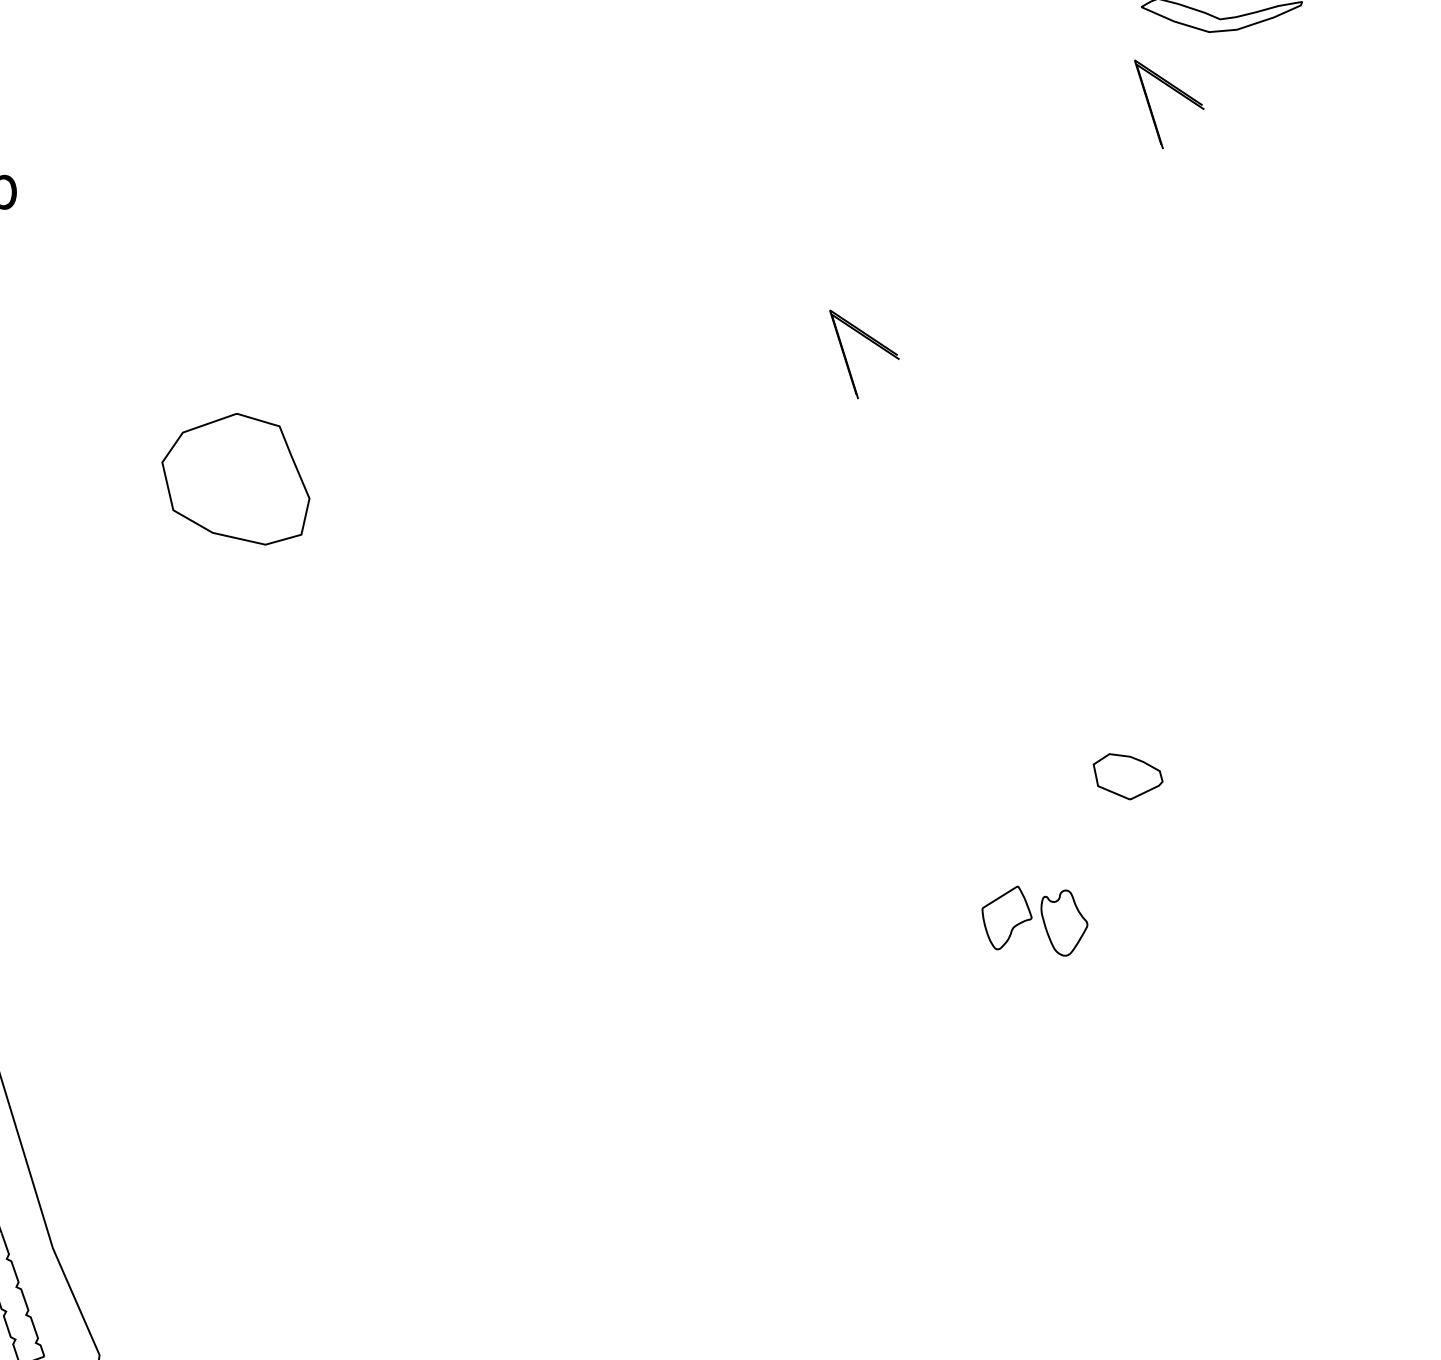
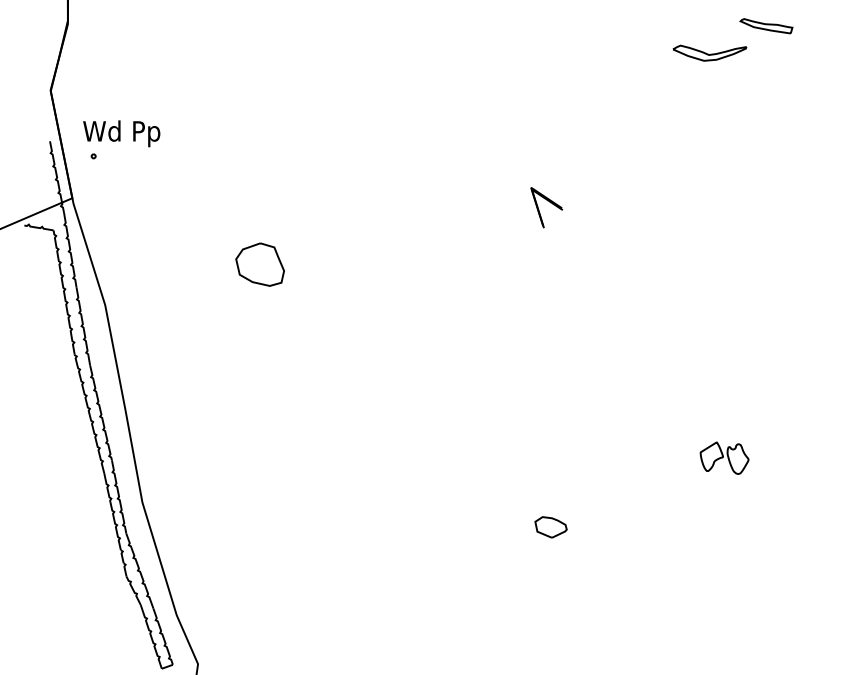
part: (1168, 103) -> (685, 93), removed
part: (234, 478) -> (259, 264), size x0.71
part: (1126, 776) -> (550, 527), moved
part: (1034, 919) -> (724, 457), moved

